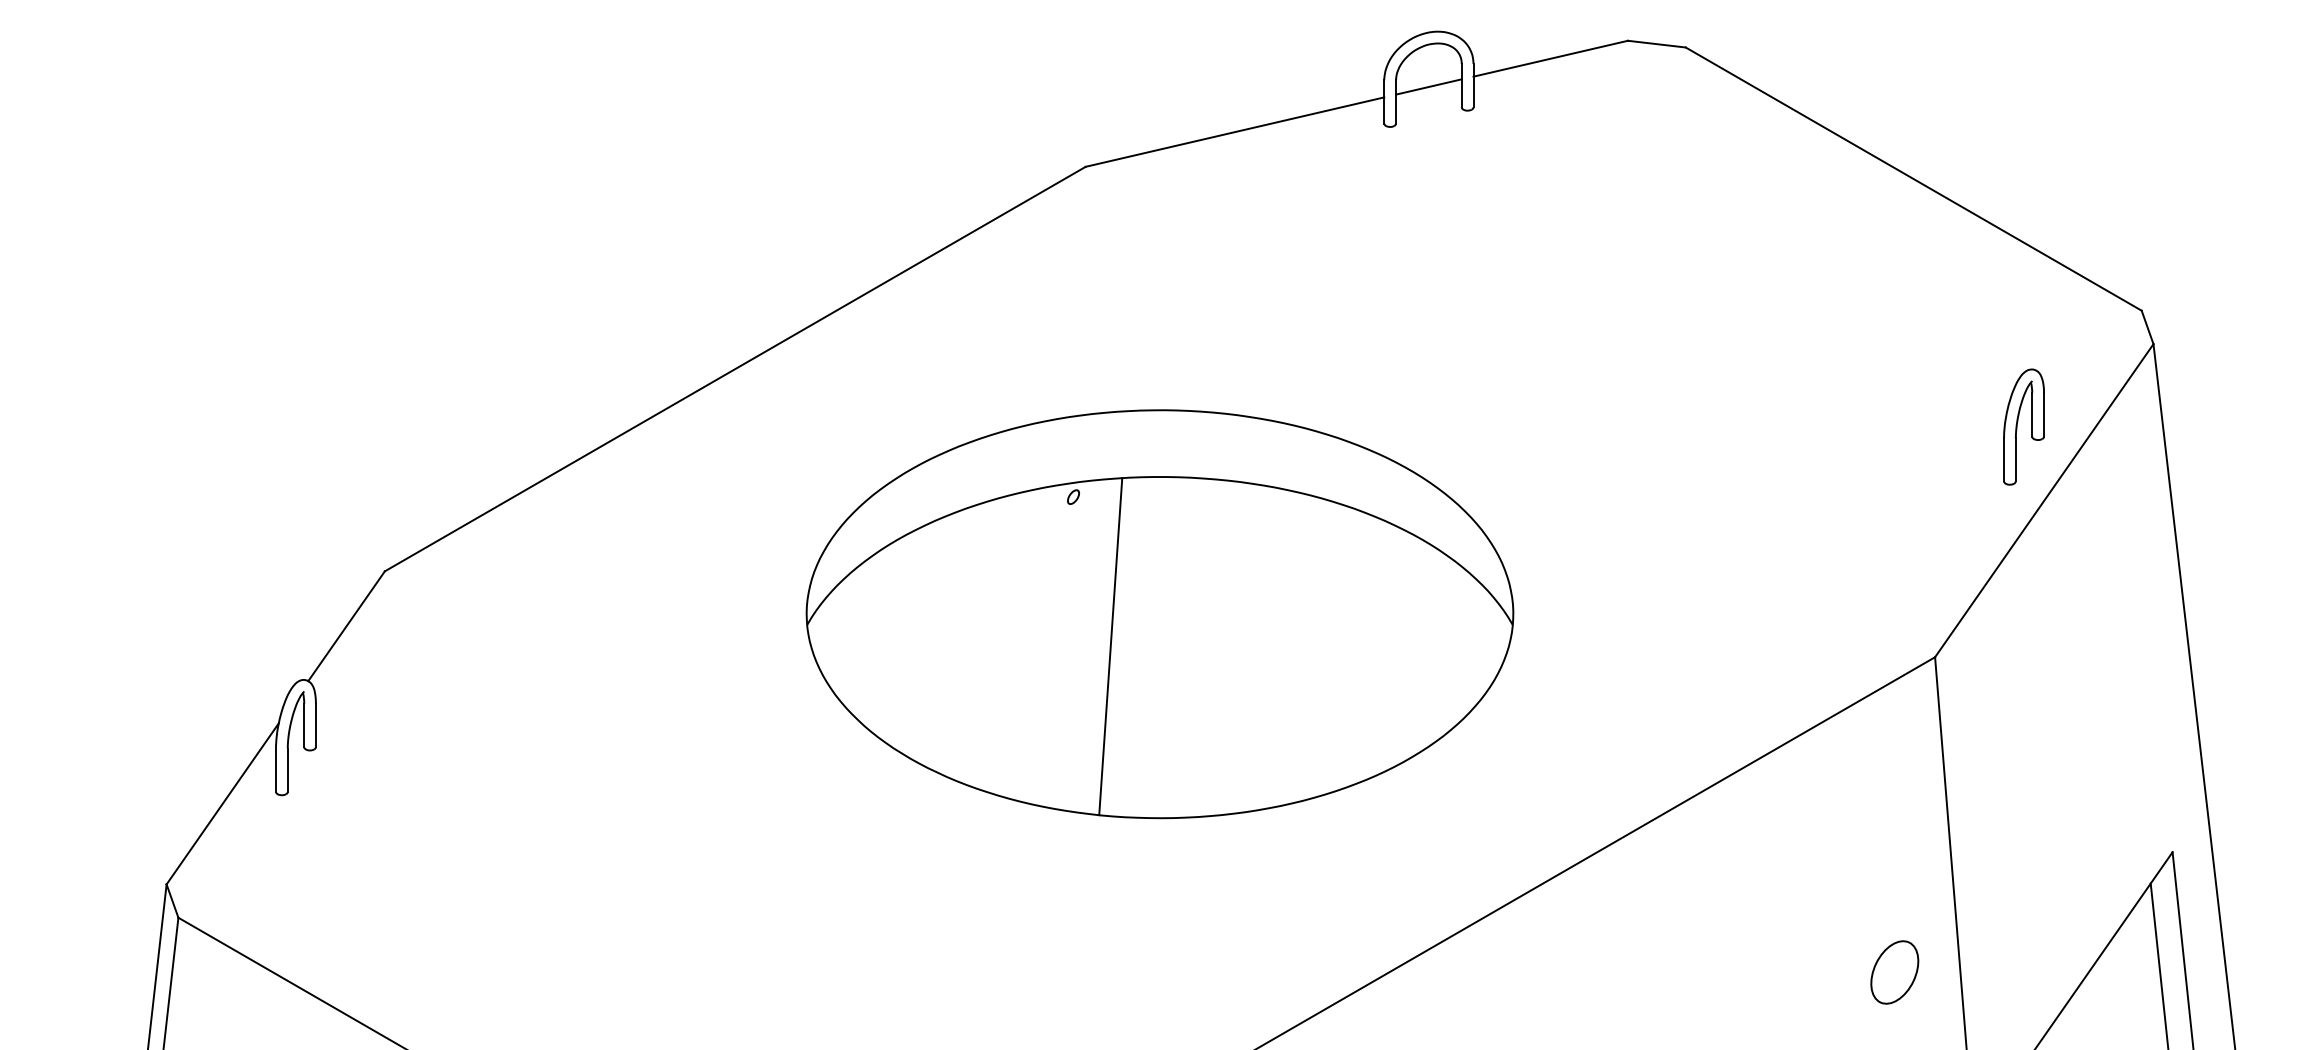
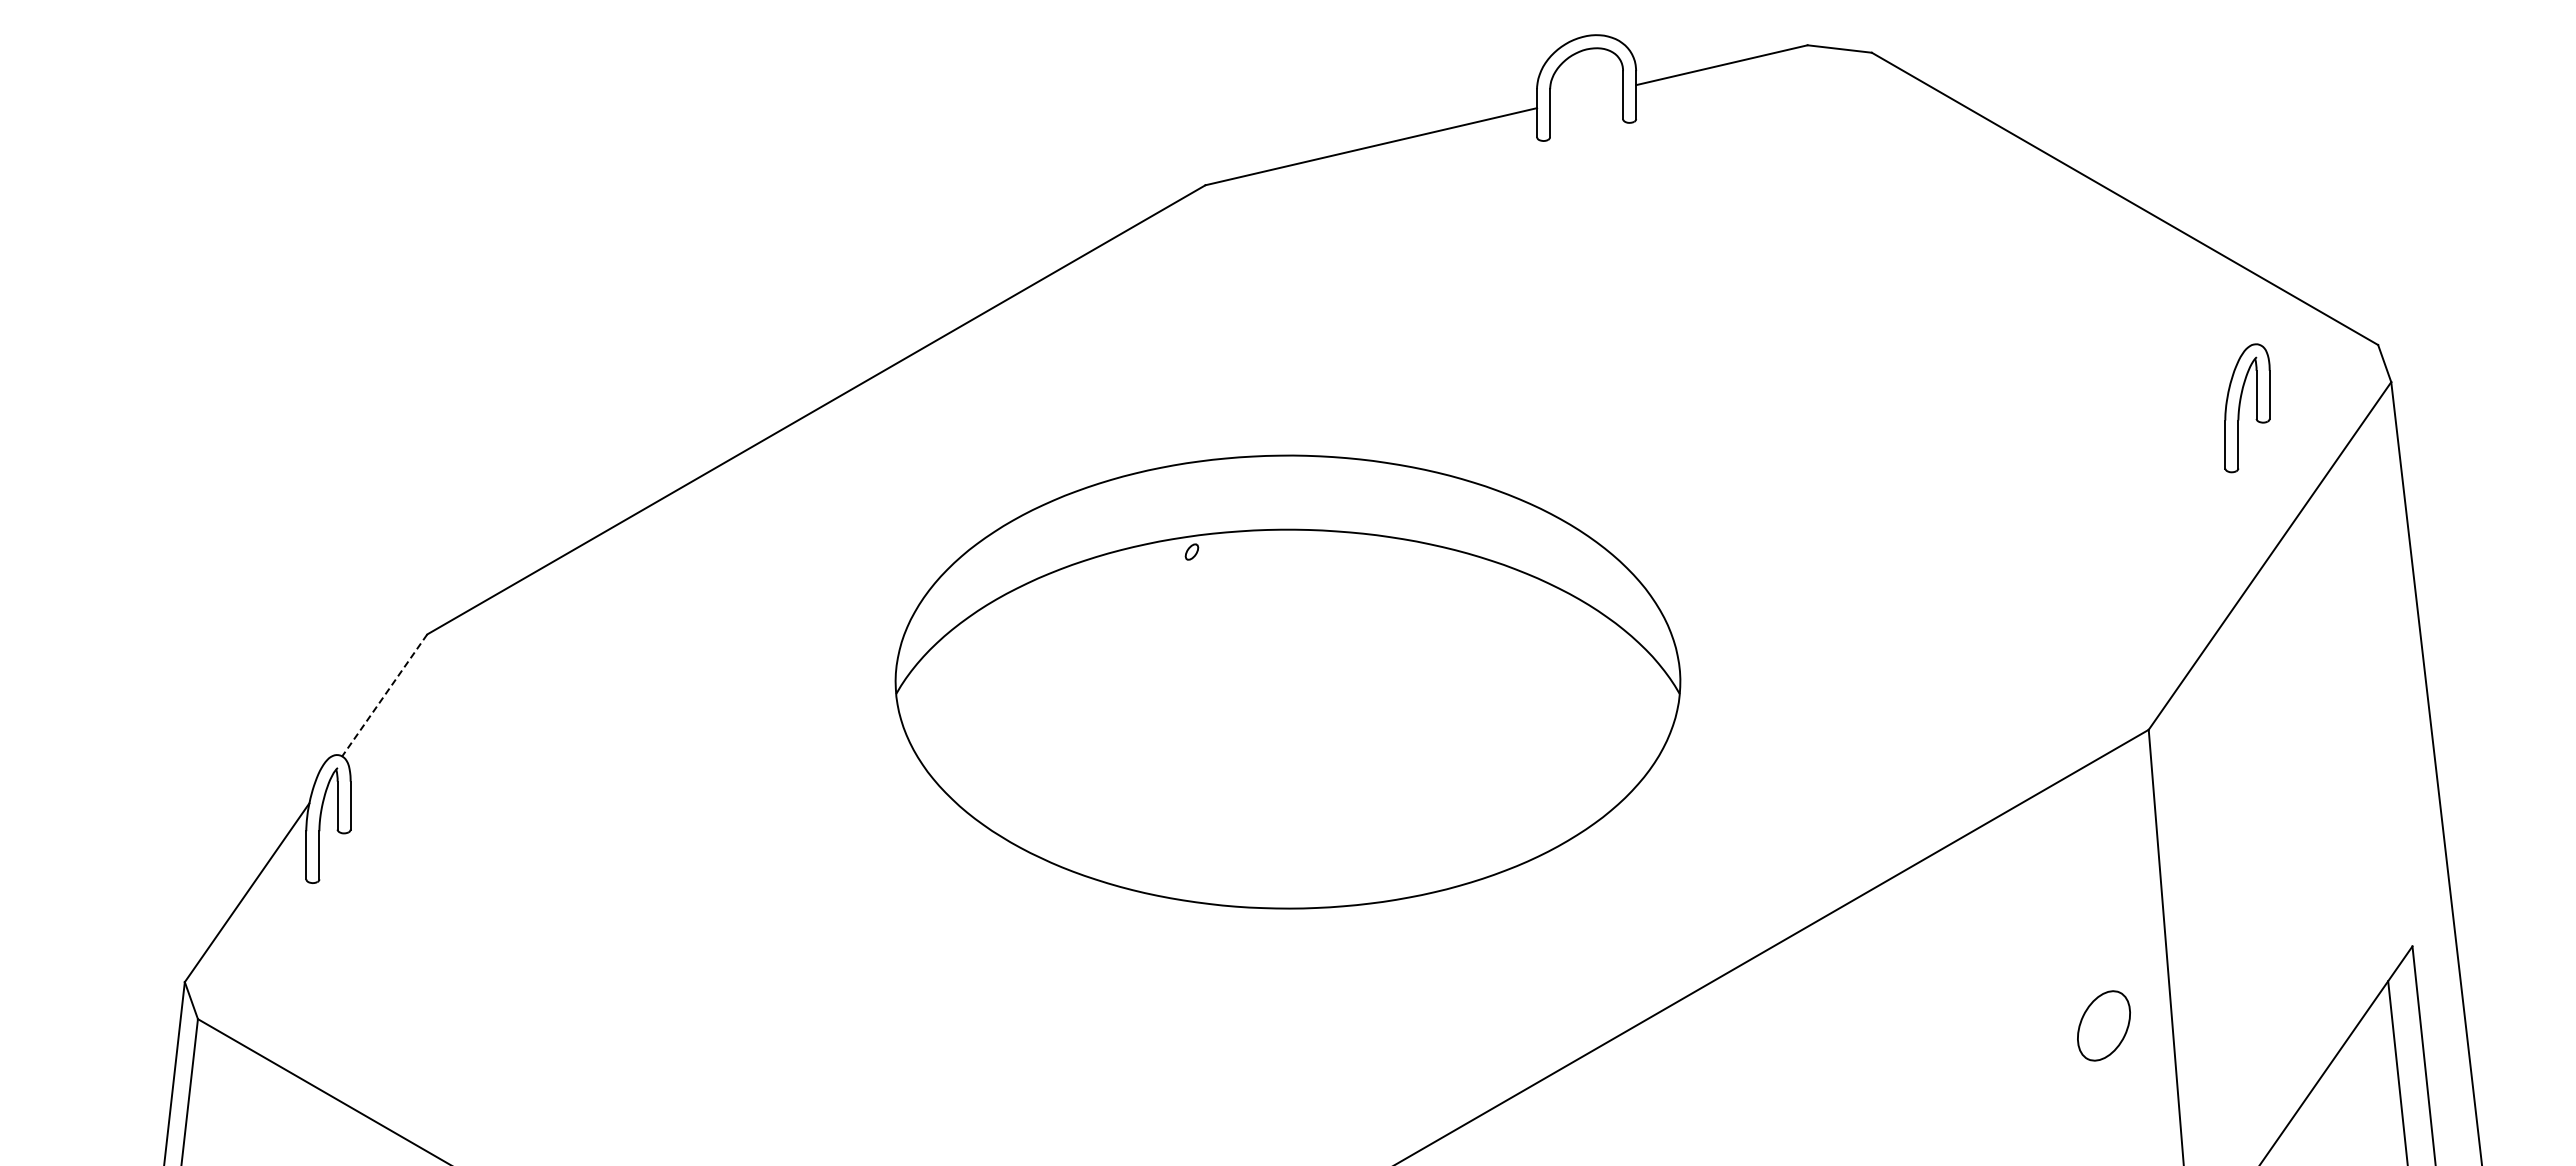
line: (1428, 86) -> (1586, 96), removed
part: (2017, 427) -> (2240, 408), moved
line: (346, 626) -> (384, 695), solid -> dashed
line: (1110, 647) -> (1233, 718), removed
part: (1894, 972) -> (2103, 1025), moved

